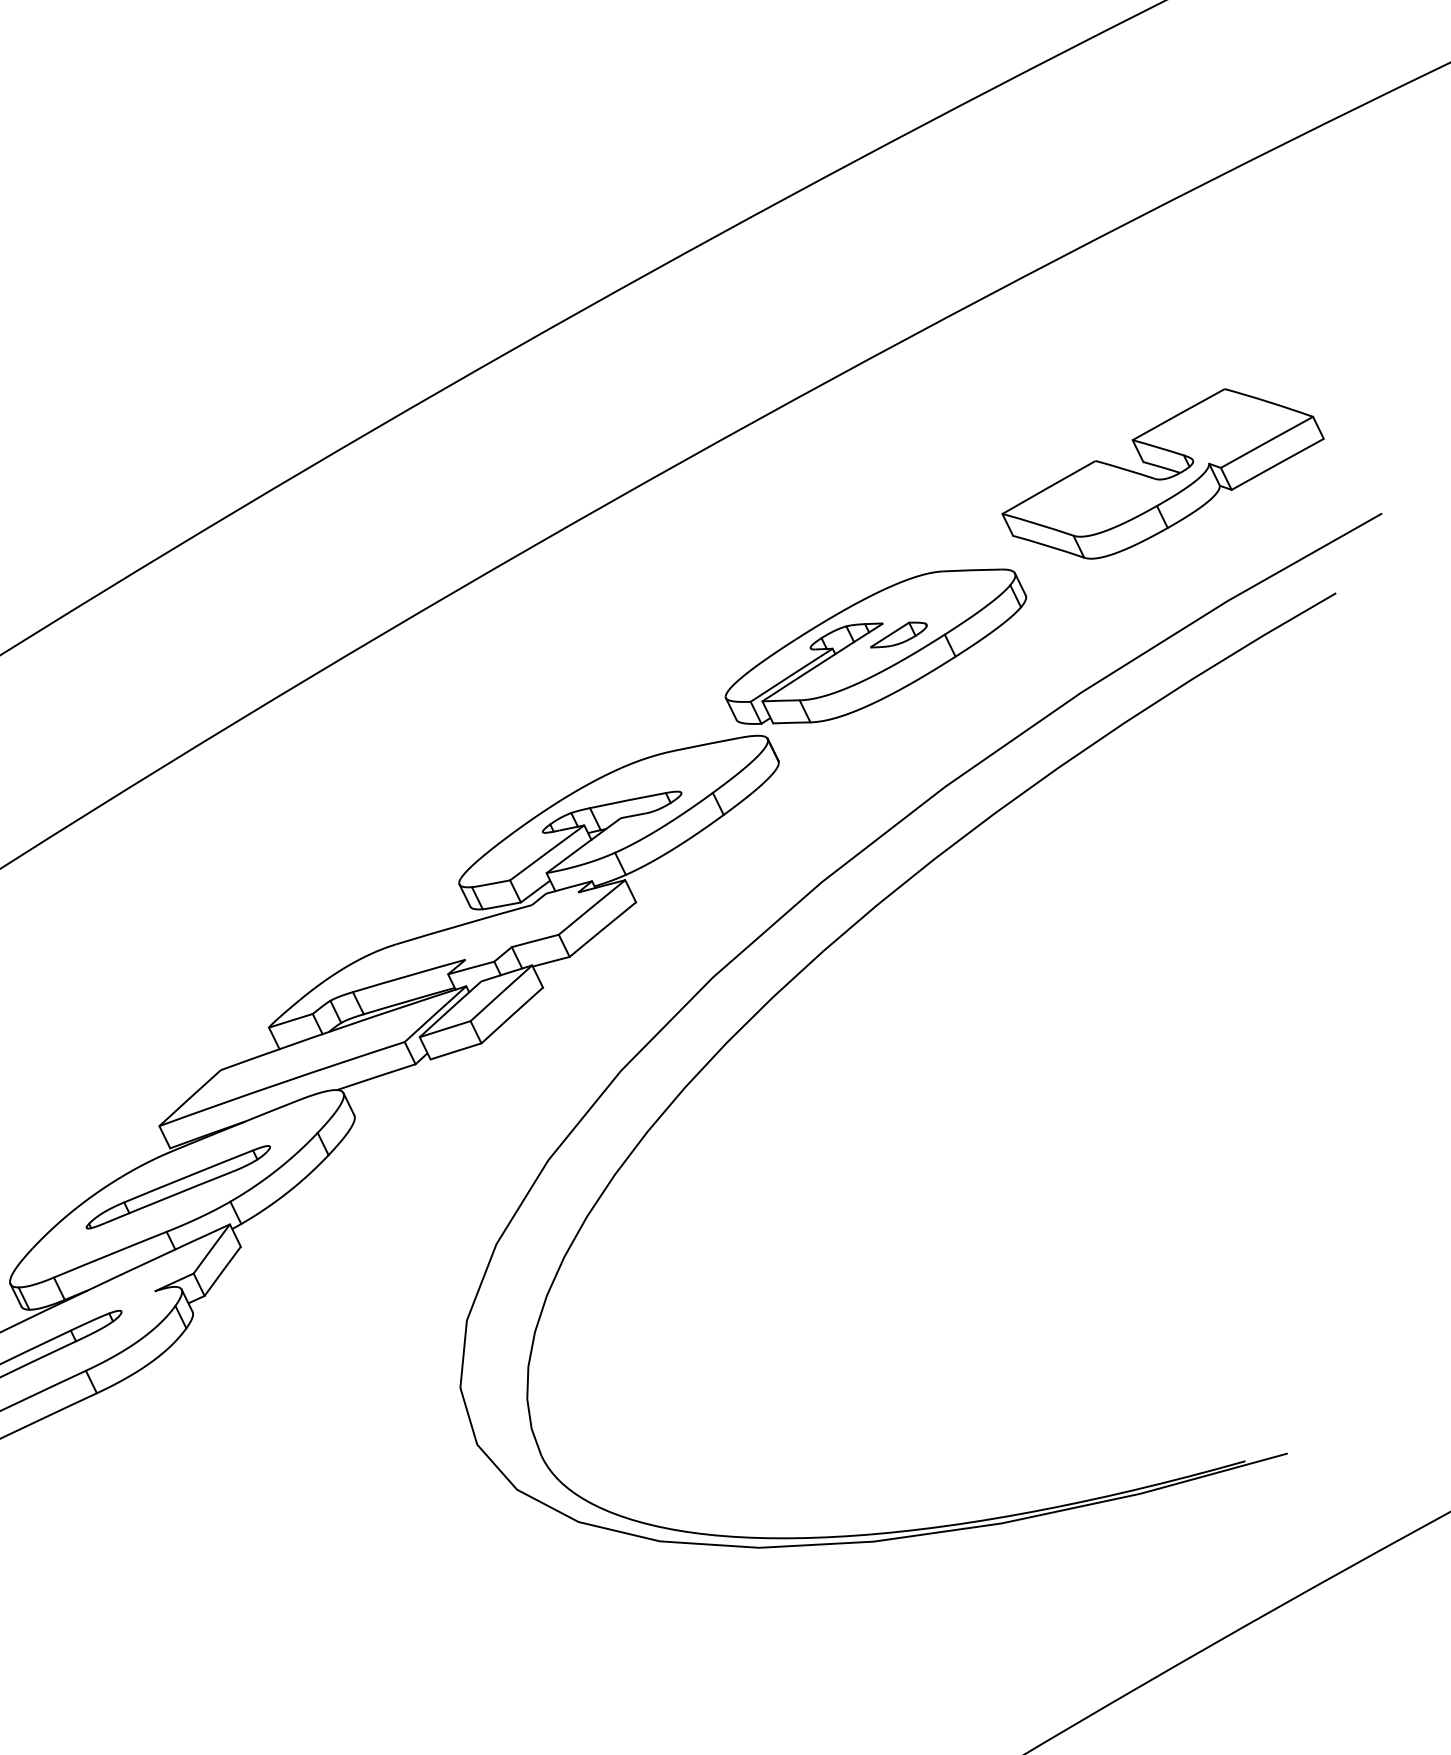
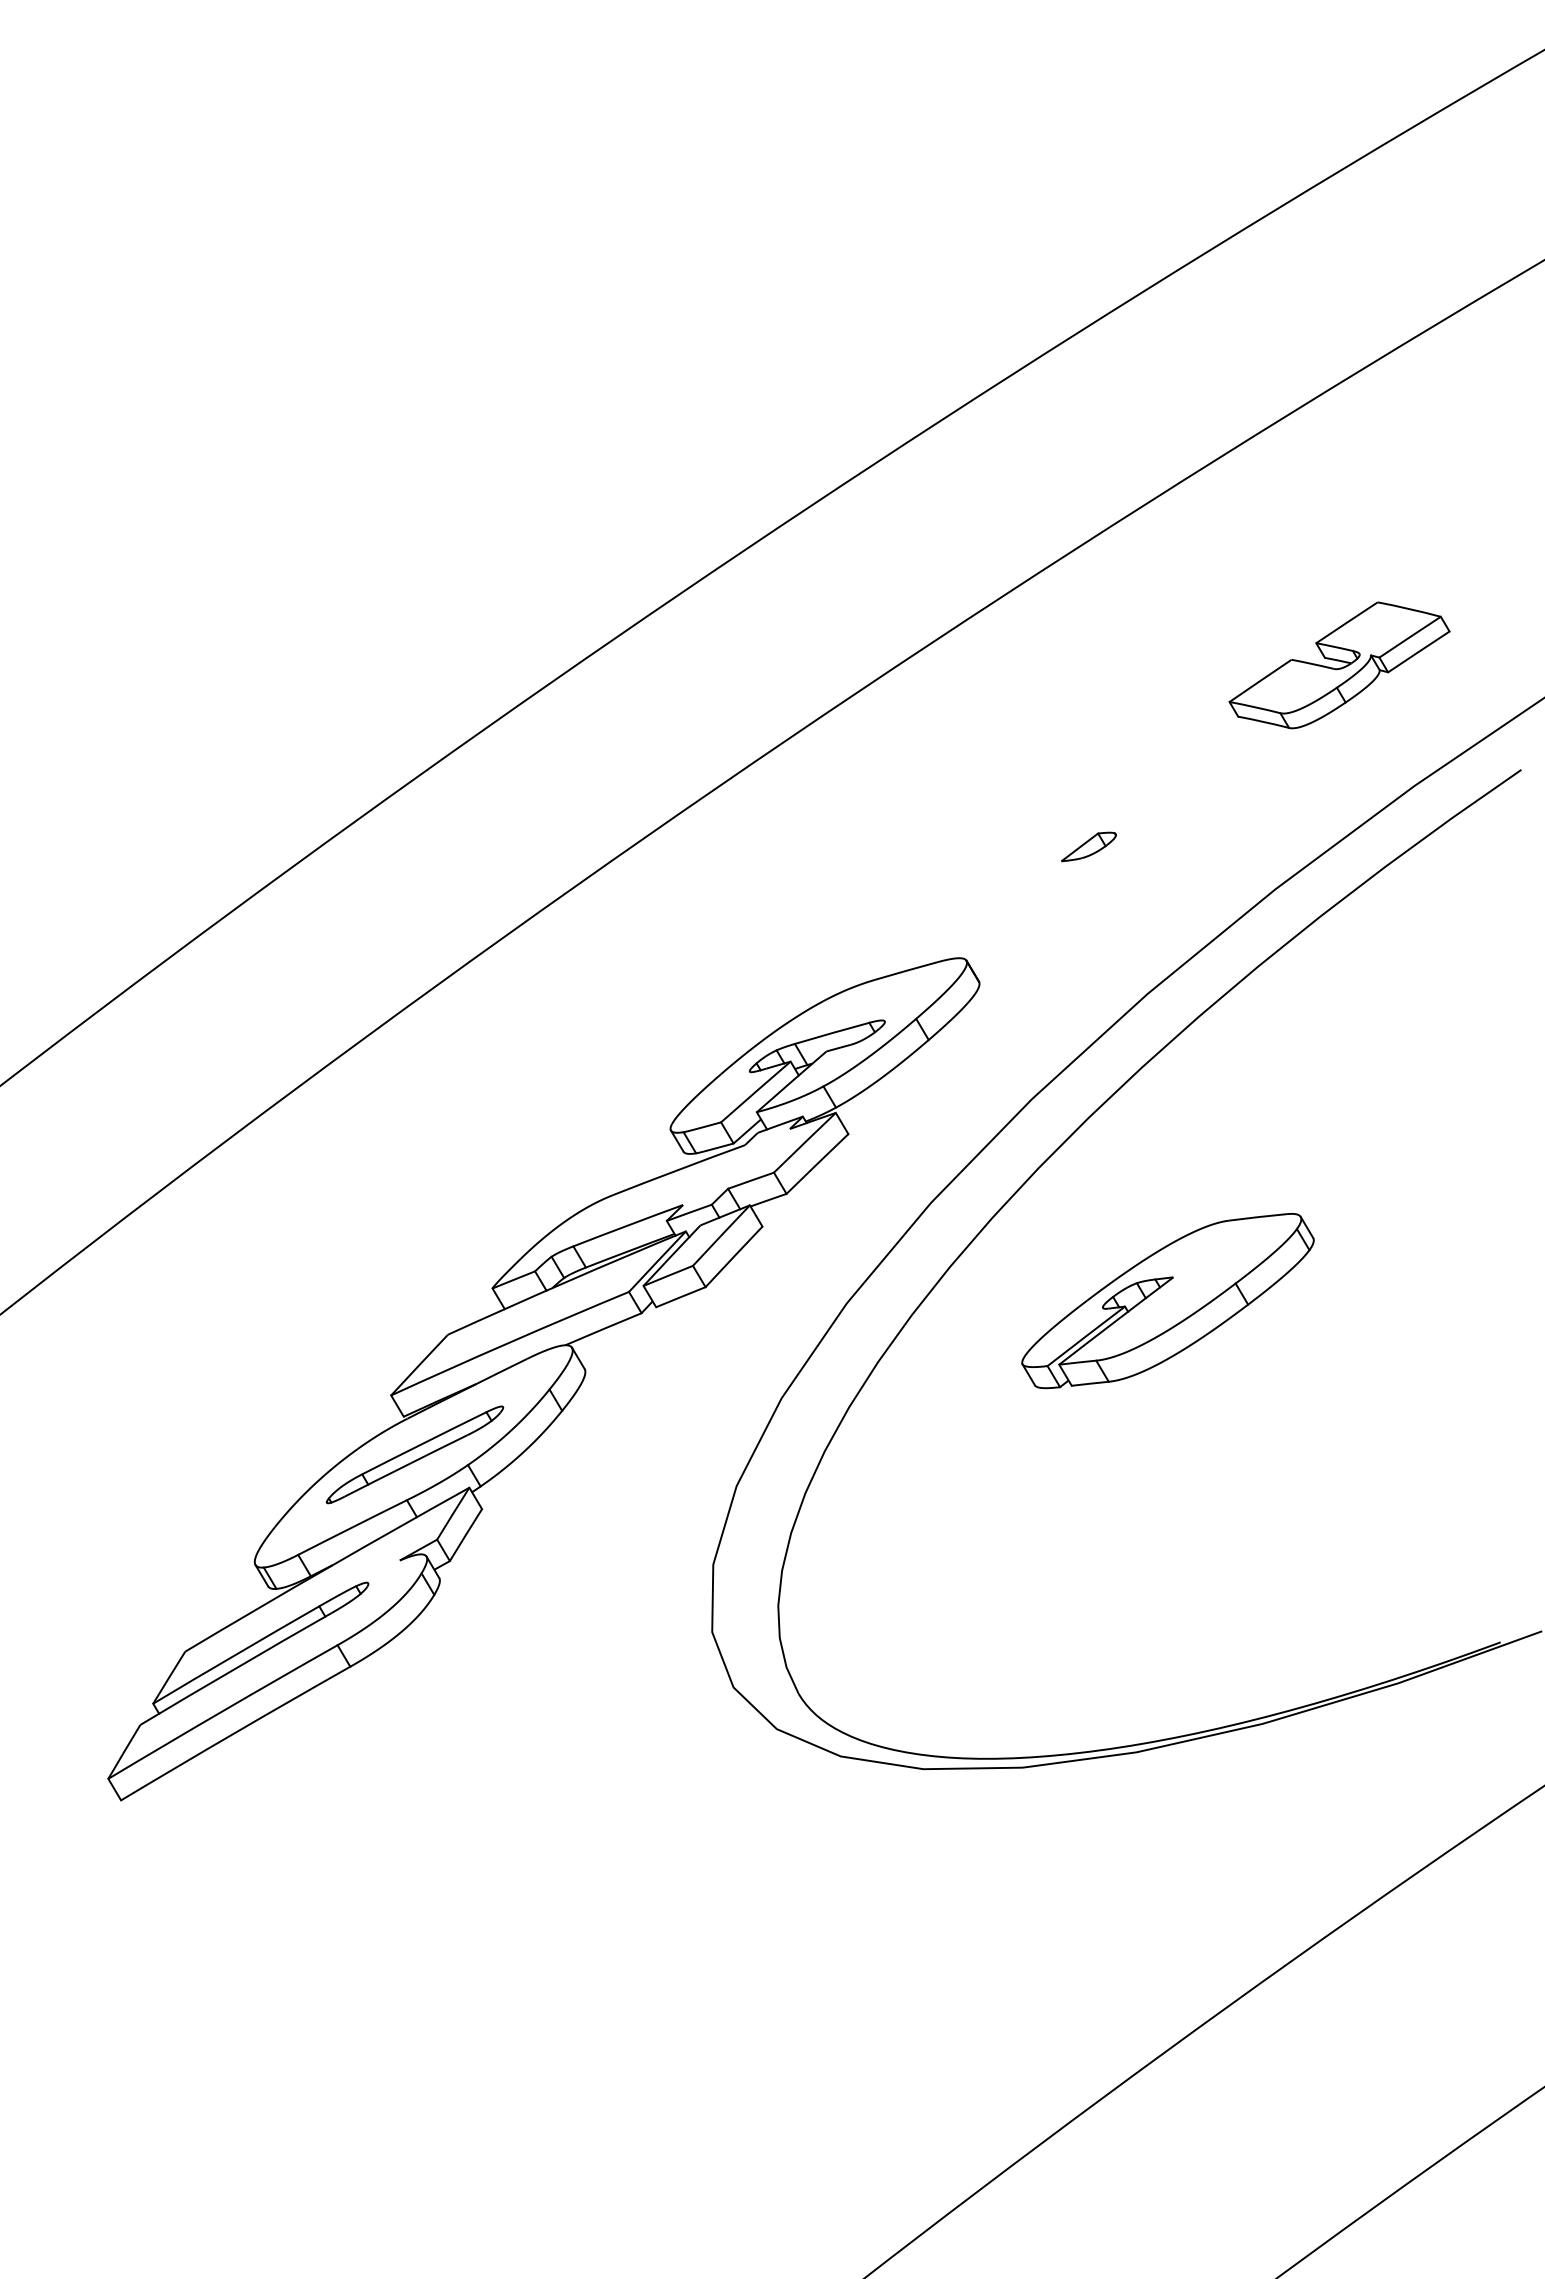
part: (1163, 474) -> (1339, 665), size x0.7
part: (875, 647) -> (1167, 1301), moved

